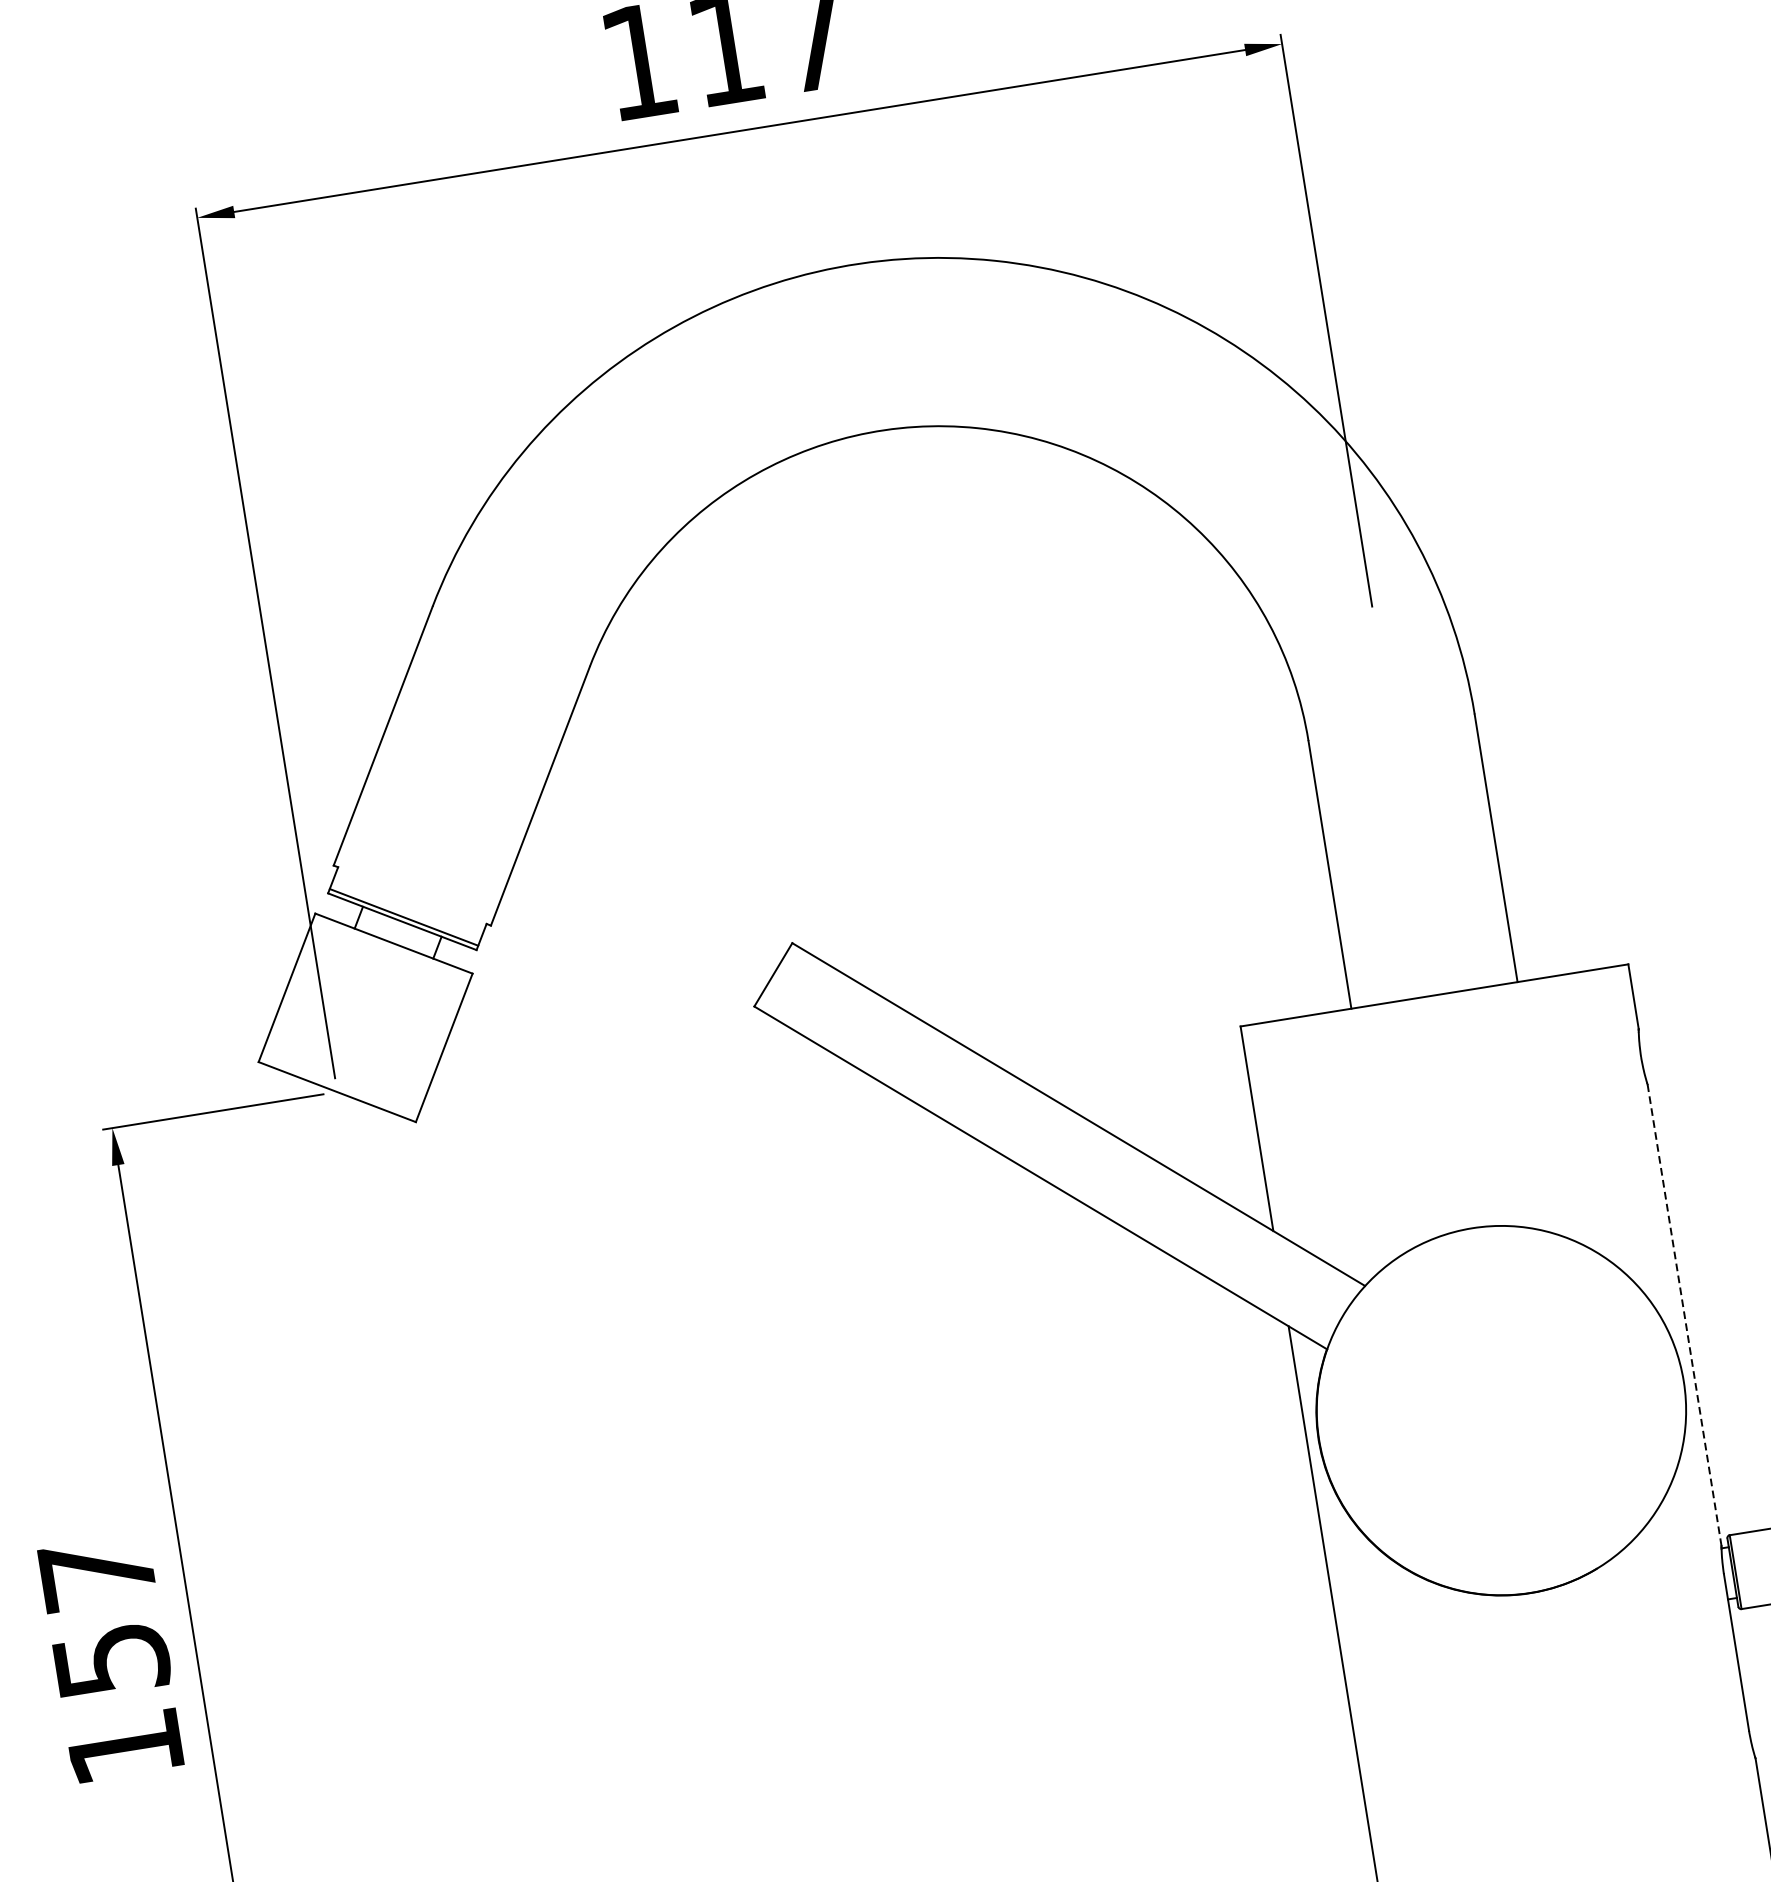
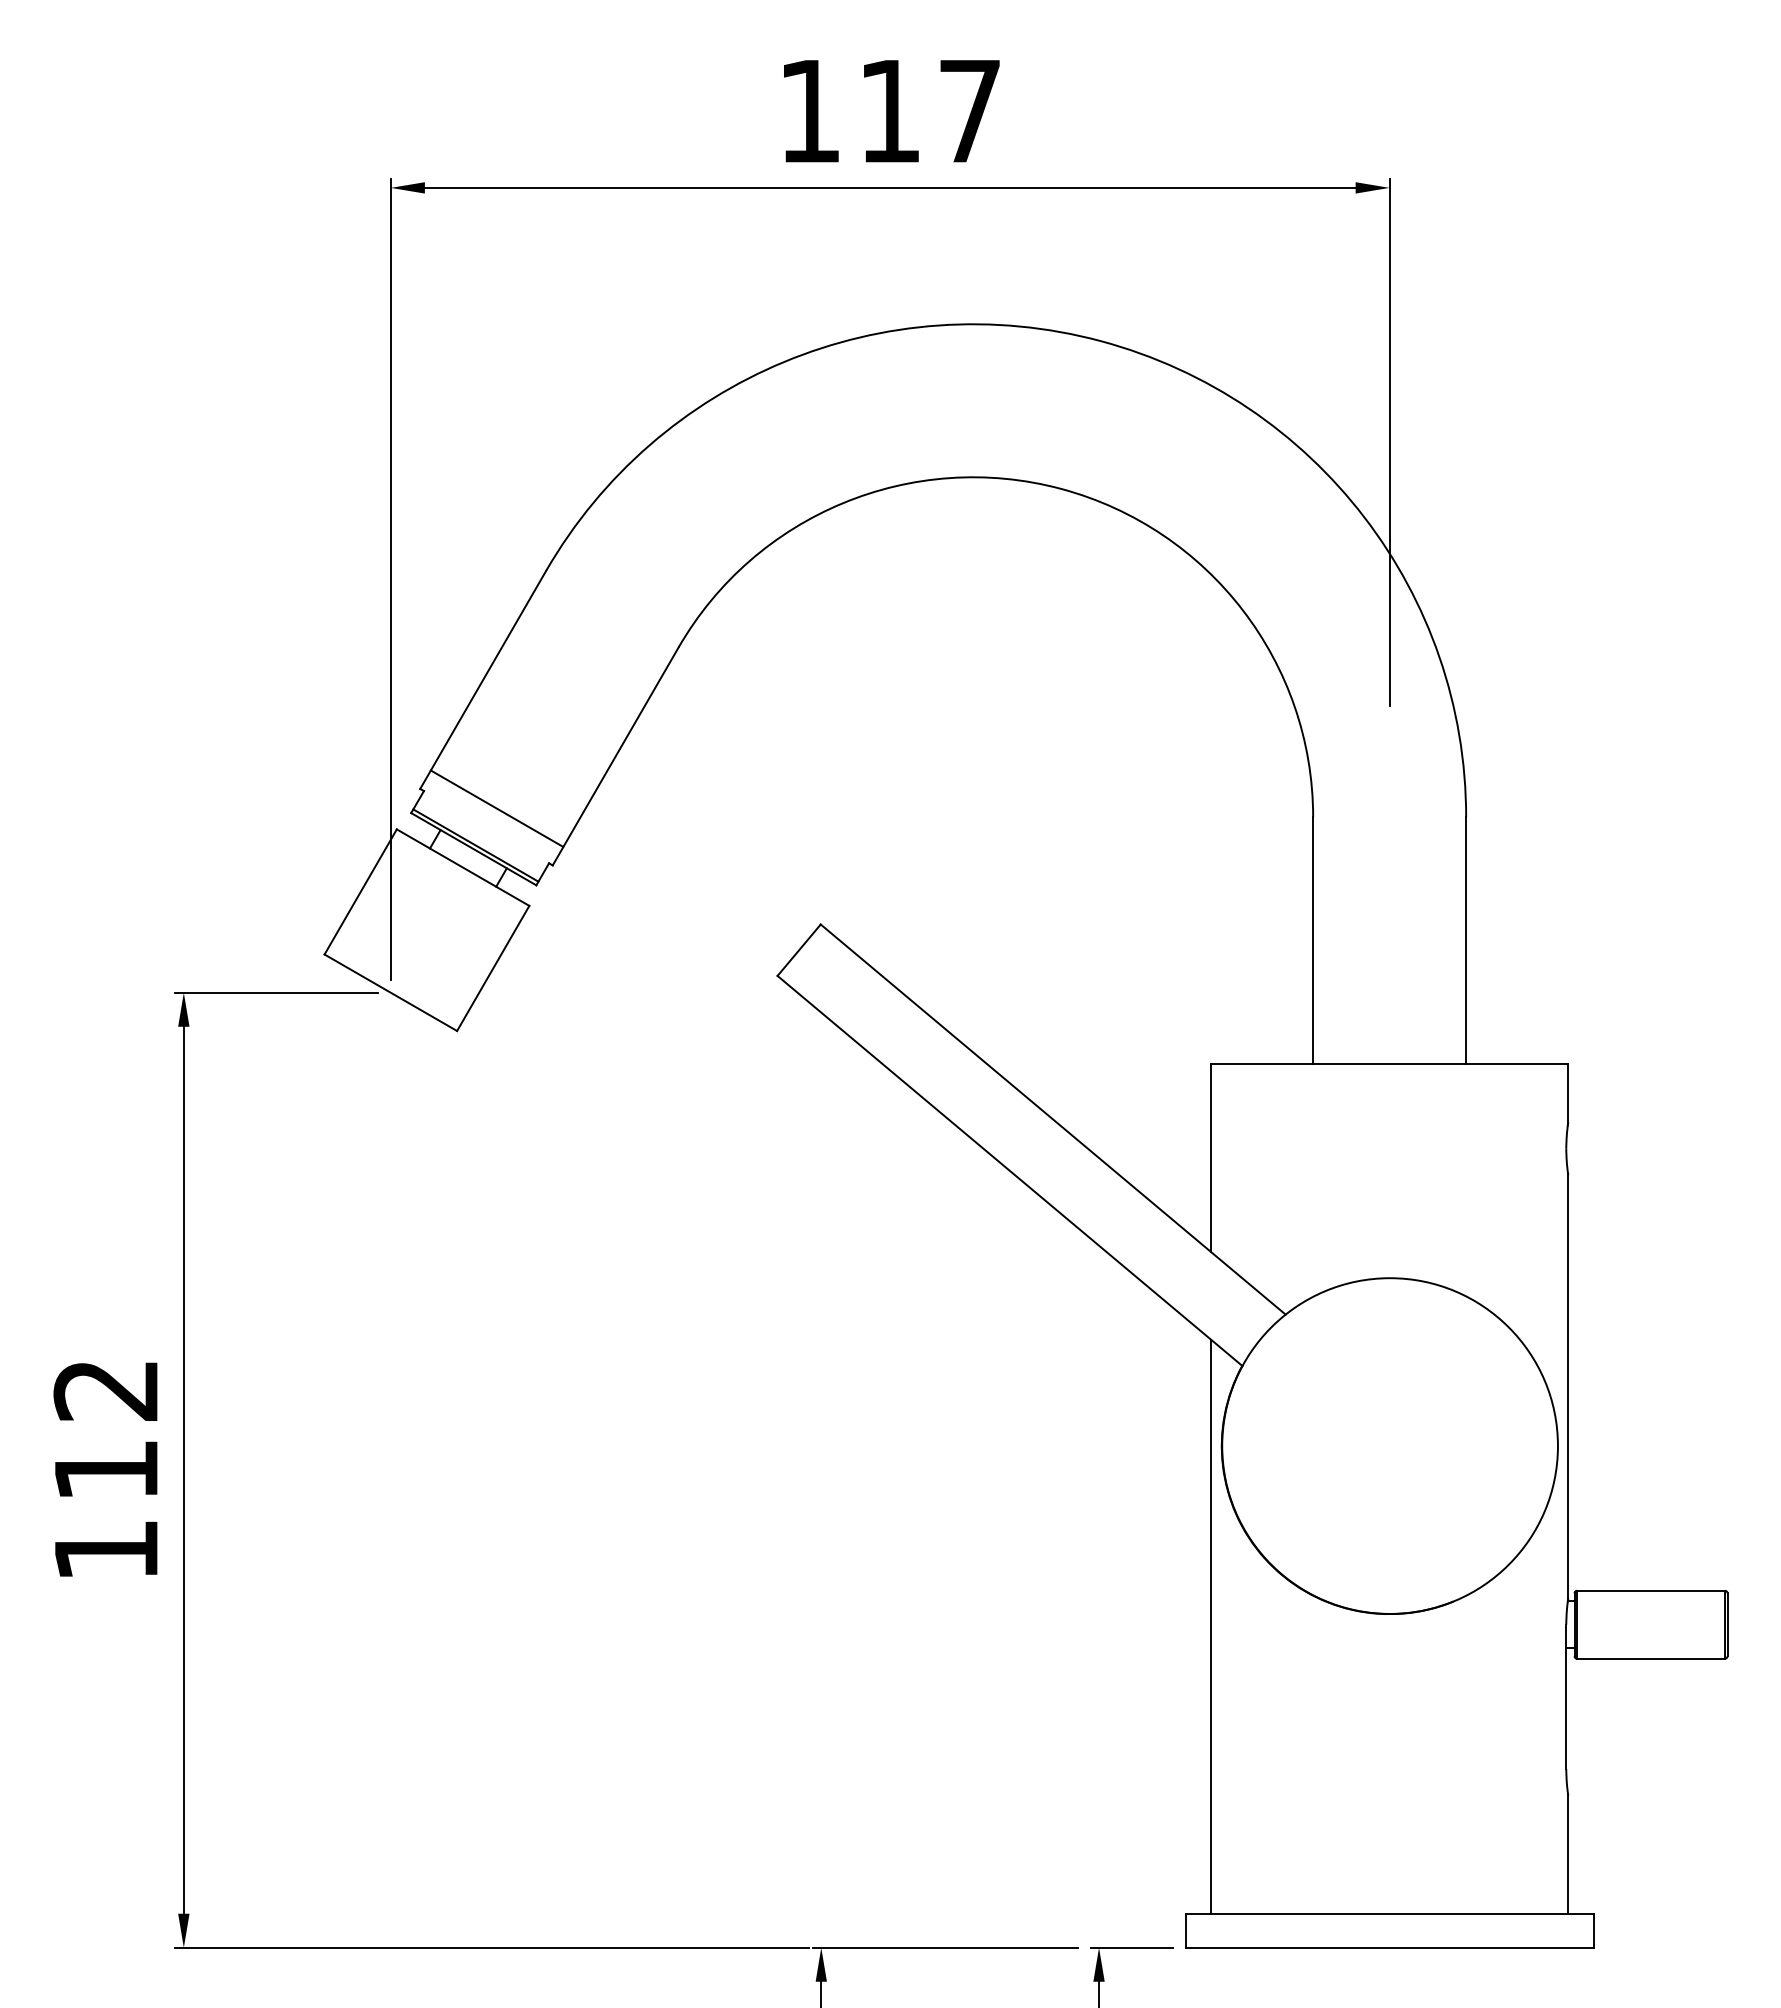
line: (419, 873) -> (496, 808), added
line: (1684, 1314) -> (1568, 1386), dashed -> solid
text: (104, 1617) -> (106, 1430), 157 -> 112

